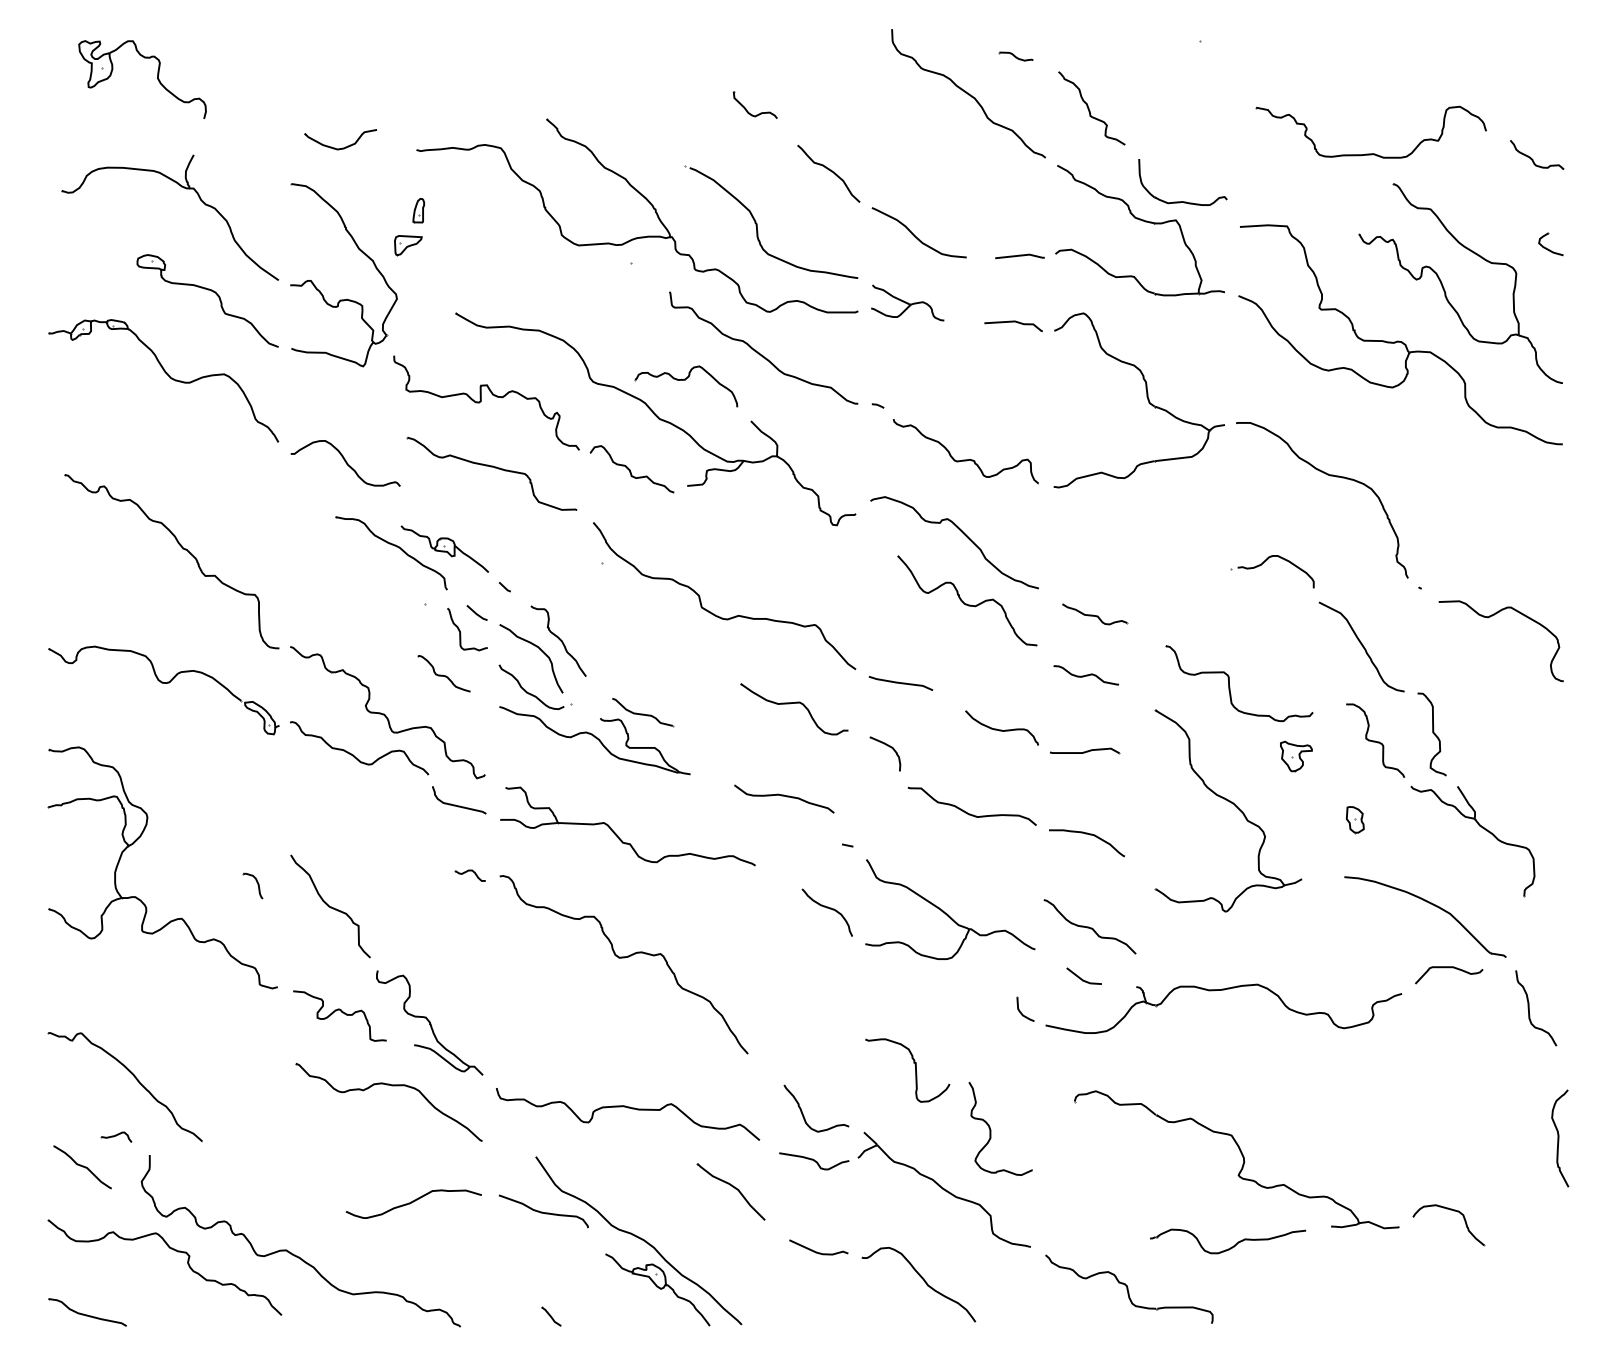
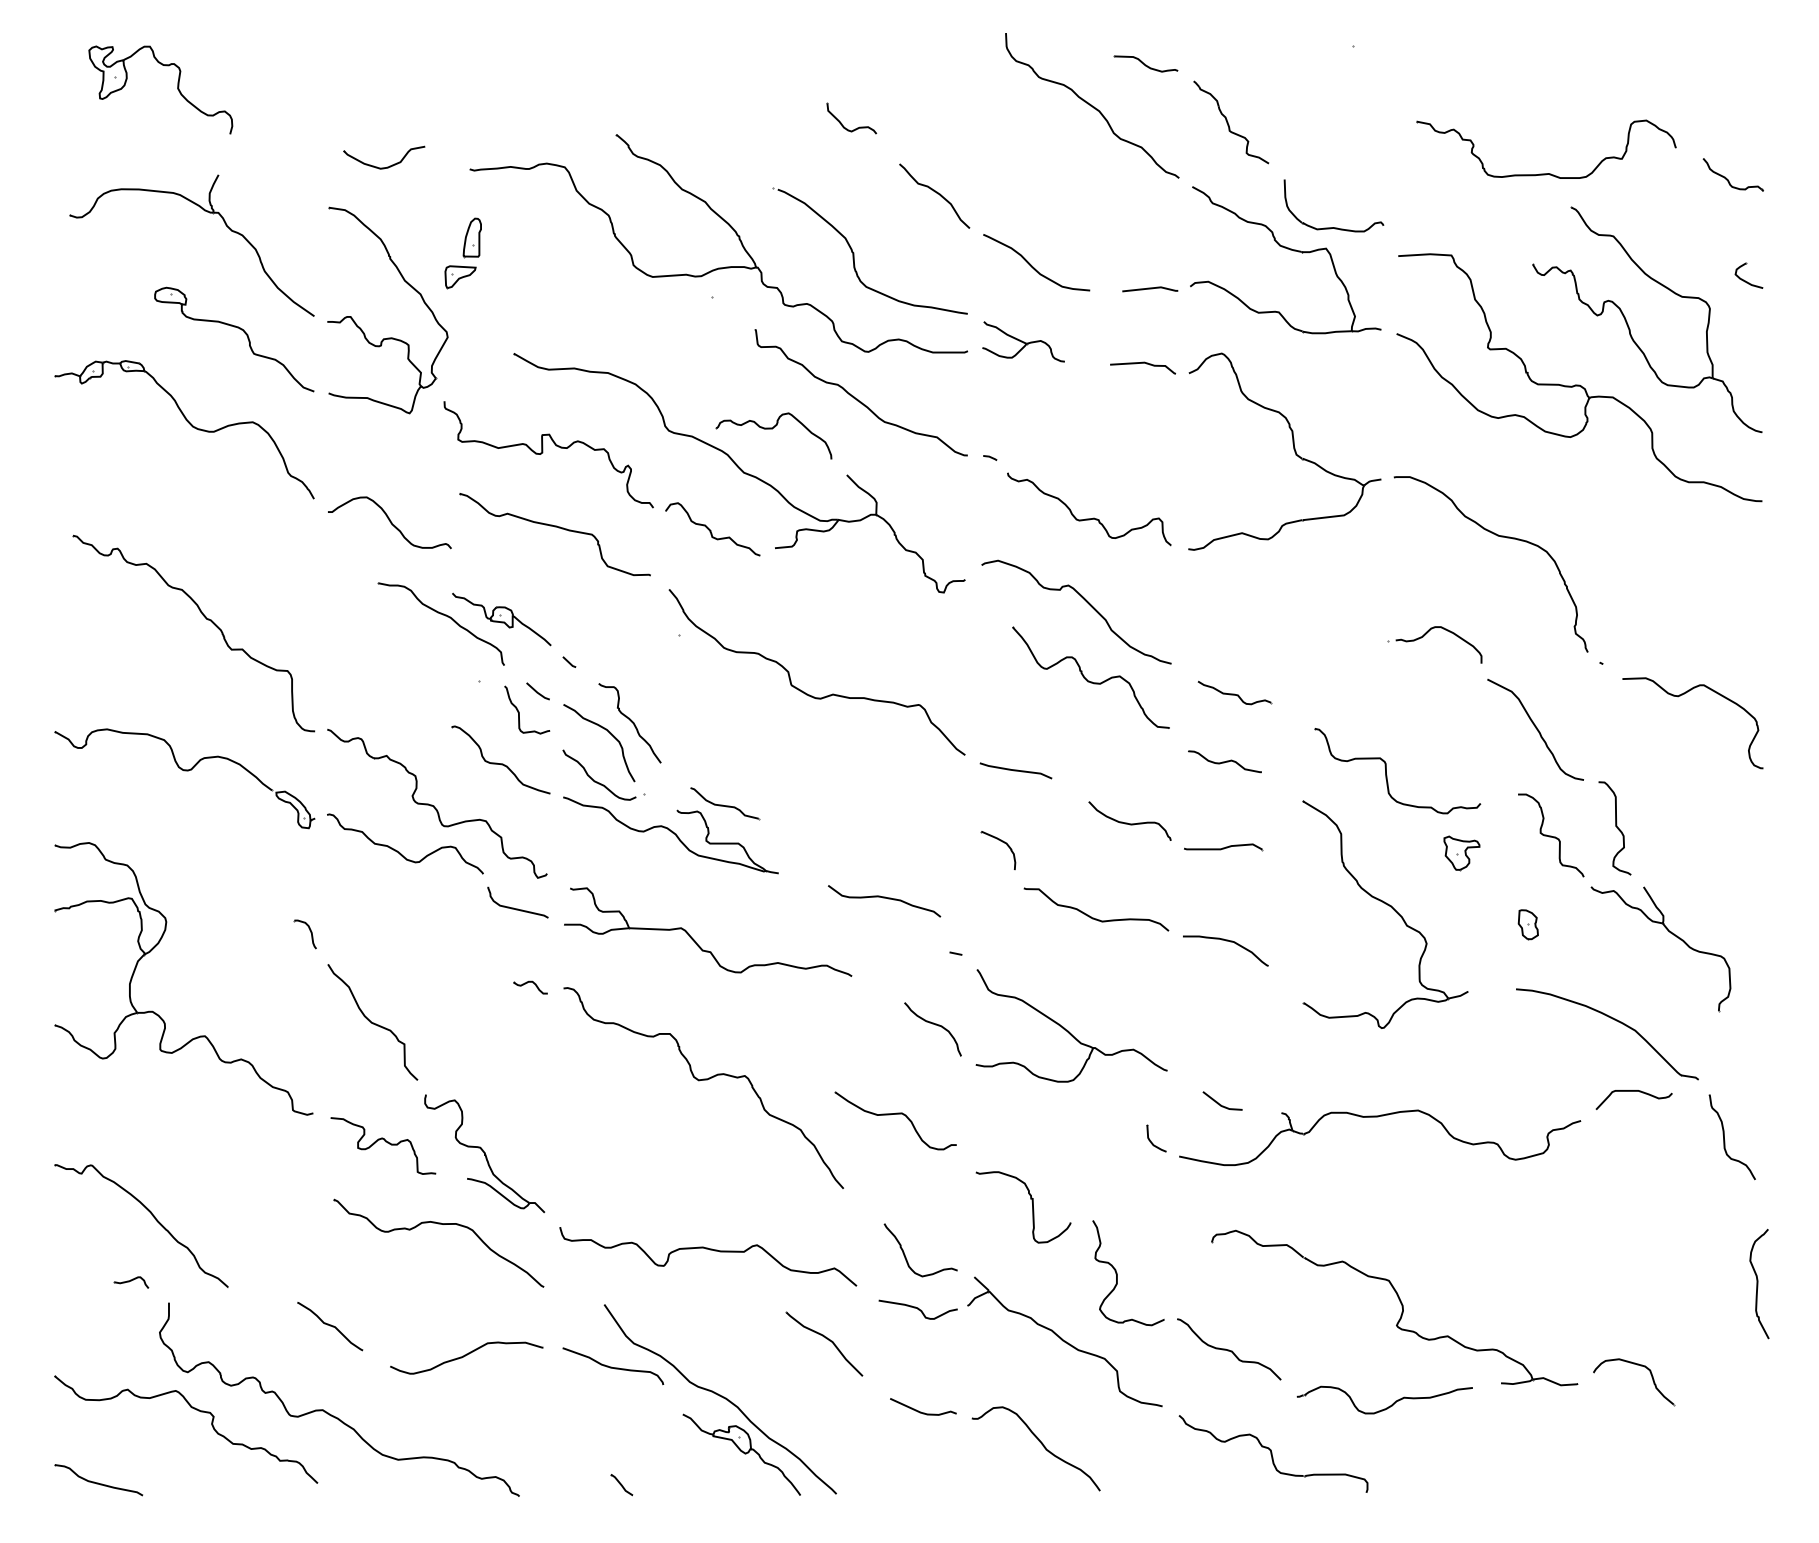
part: (1015, 56) -> (1145, 63), size x1.67
part: (418, 210) -> (471, 237), size x1.43
part: (443, 673) -> (500, 759), size x1.67
part: (794, 708) -> (895, 1120), moved
part: (257, 885) -> (310, 933), moved
curve: (1090, 926) -> (1229, 1349), moved
curve: (82, 1167) -> (330, 1326), moved

